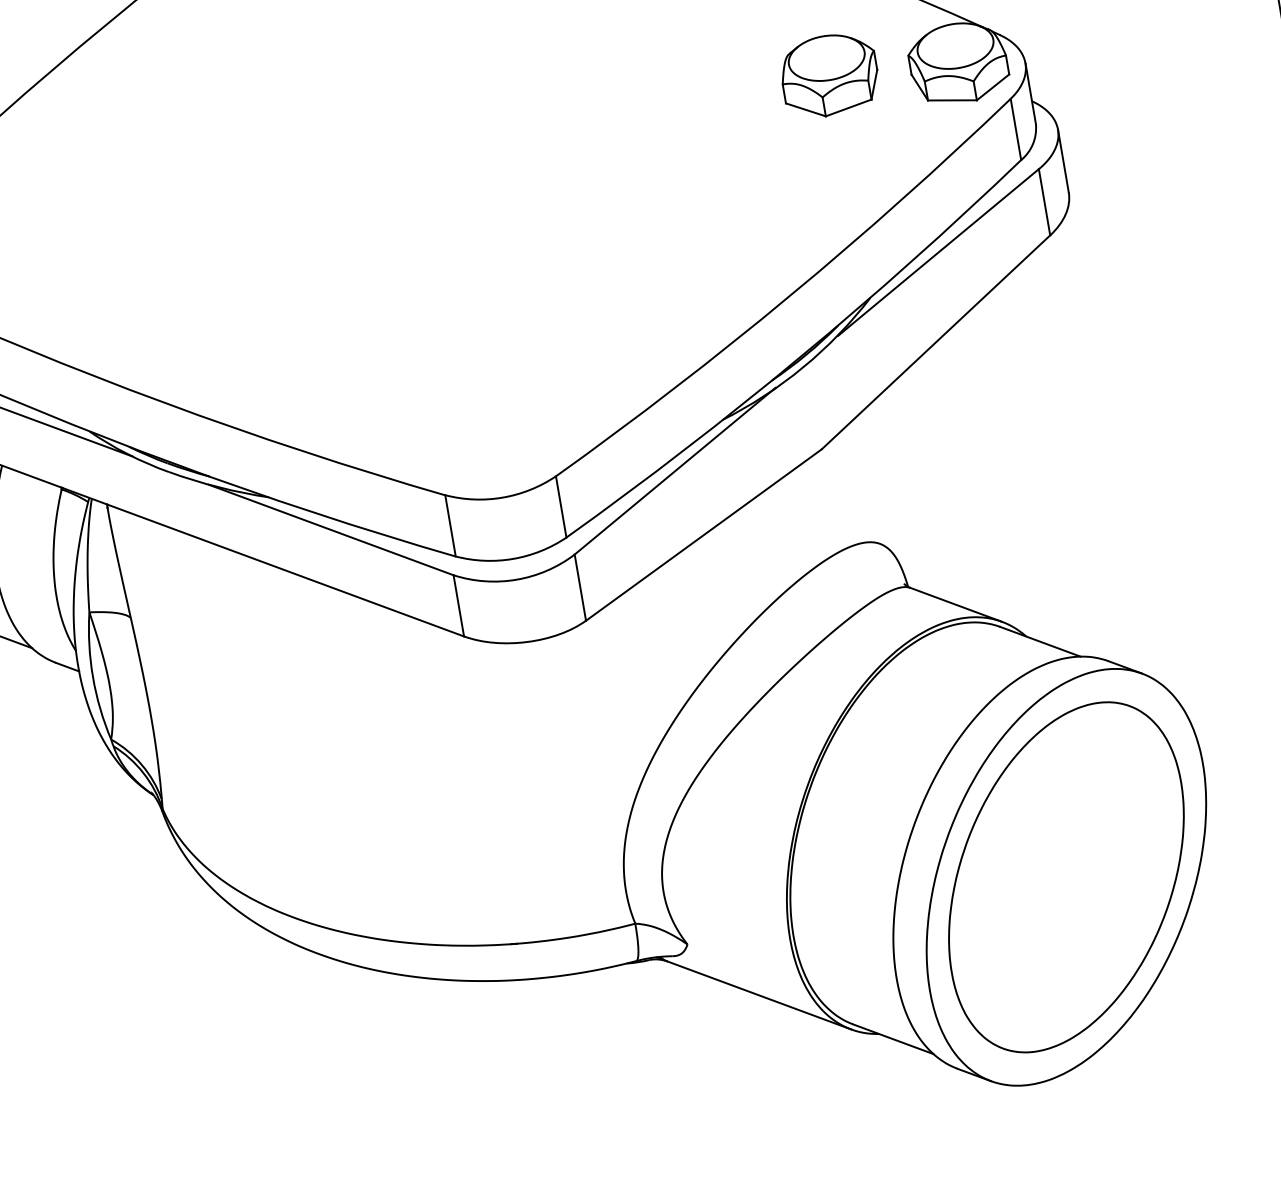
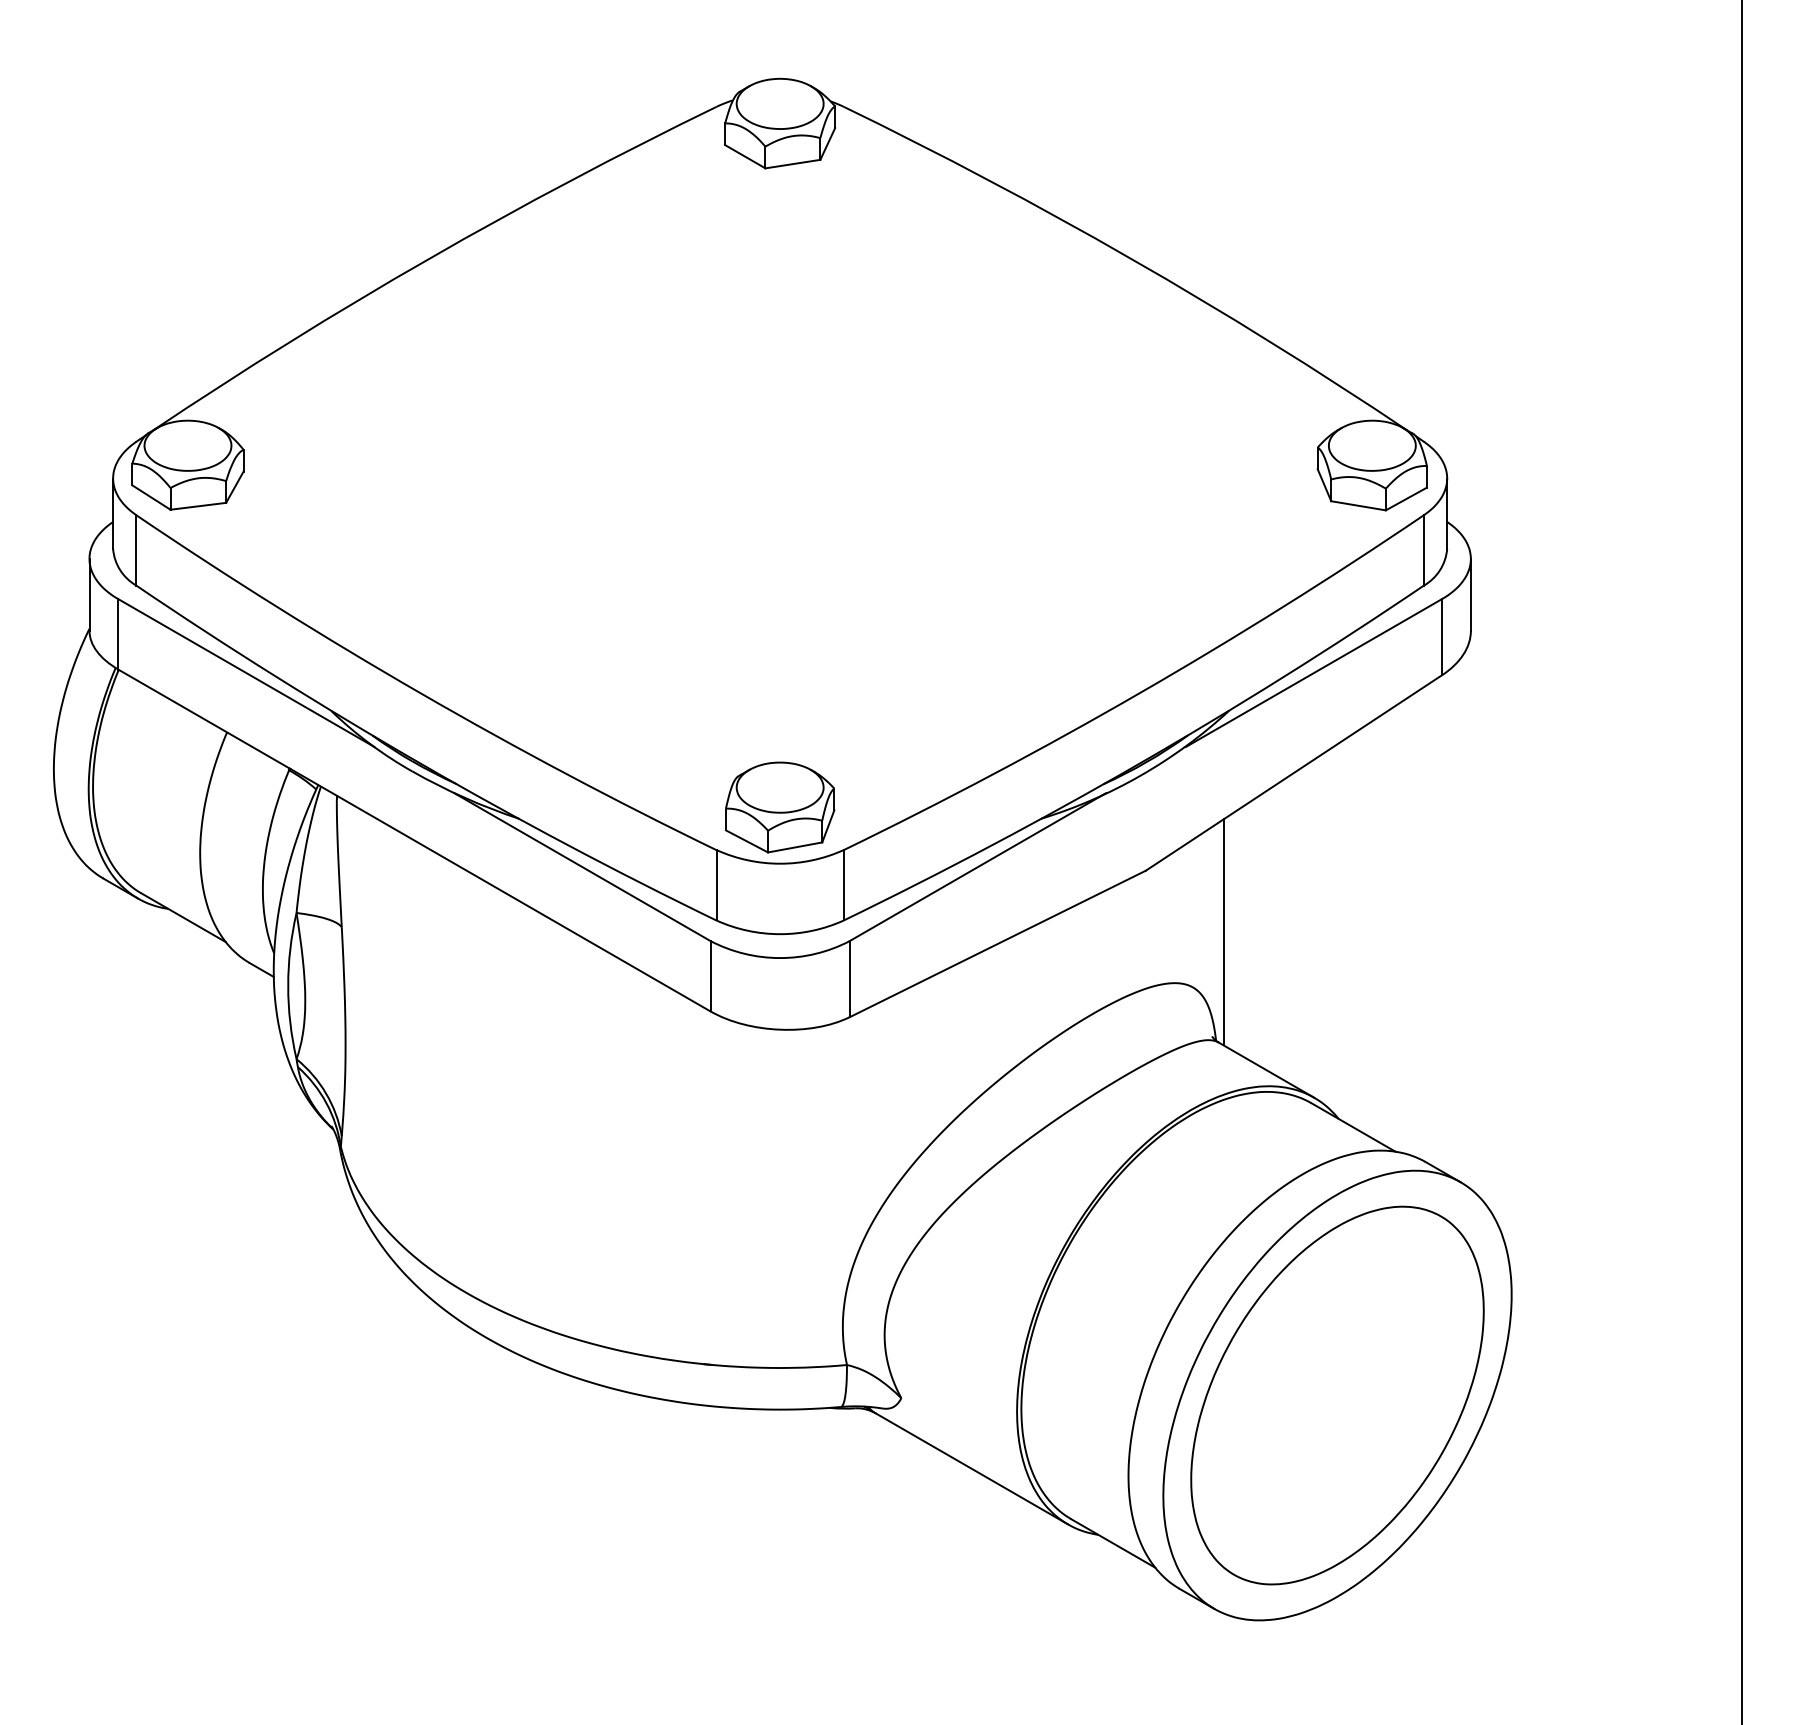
part: (829, 75) -> (779, 807), moved
line: (898, 491) -> (1223, 932), added

